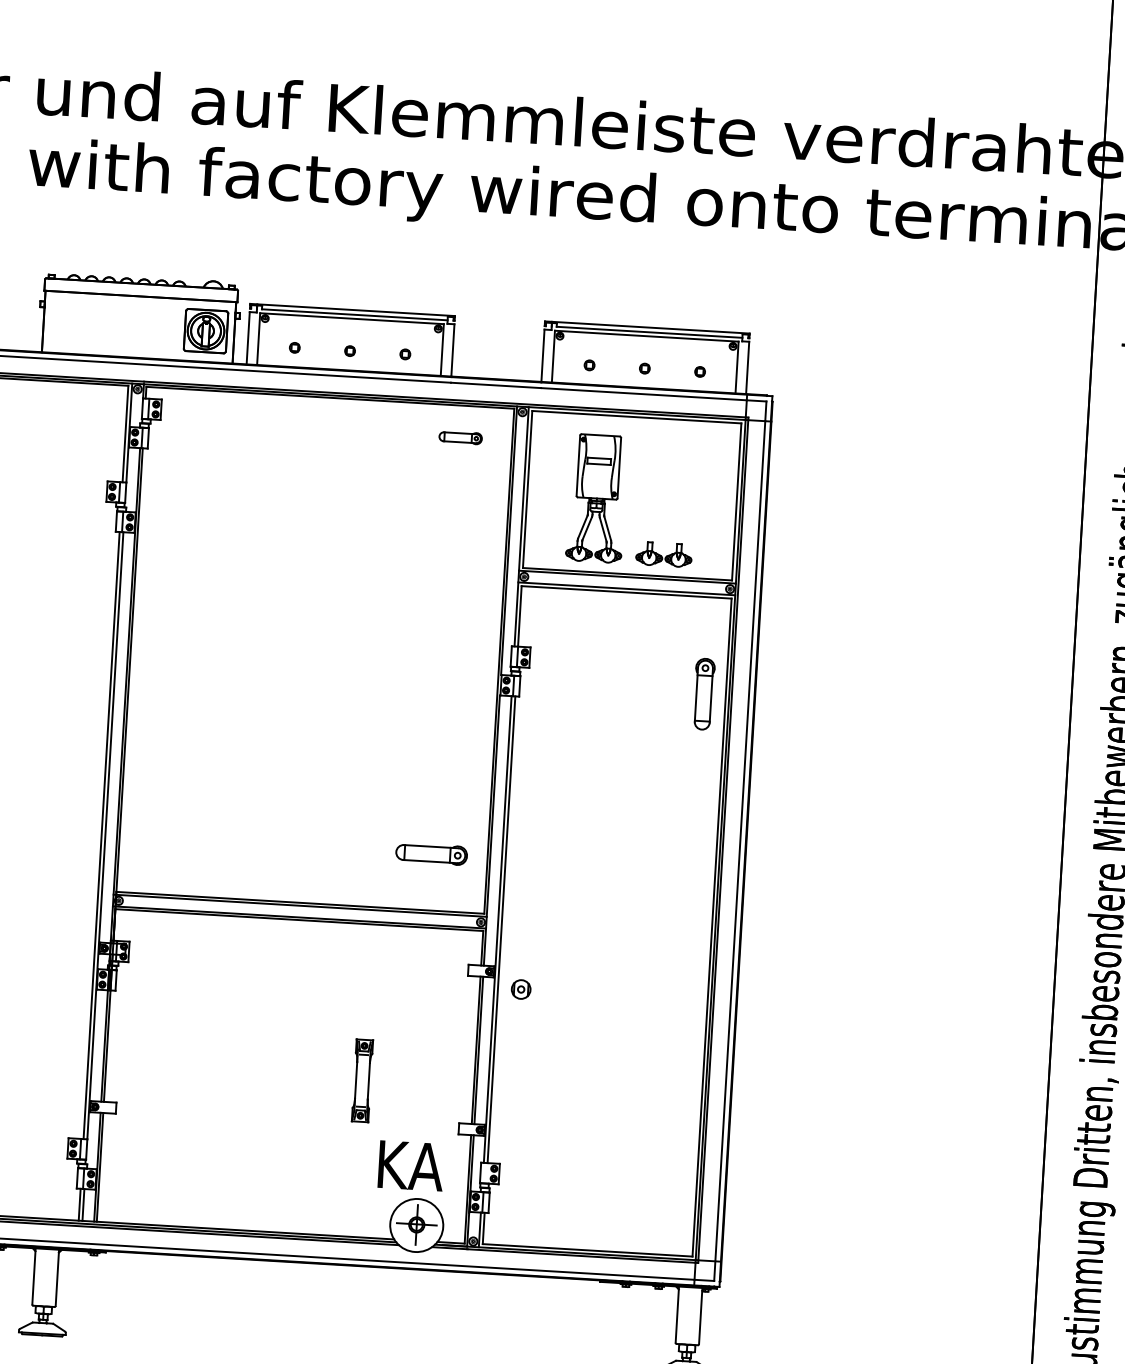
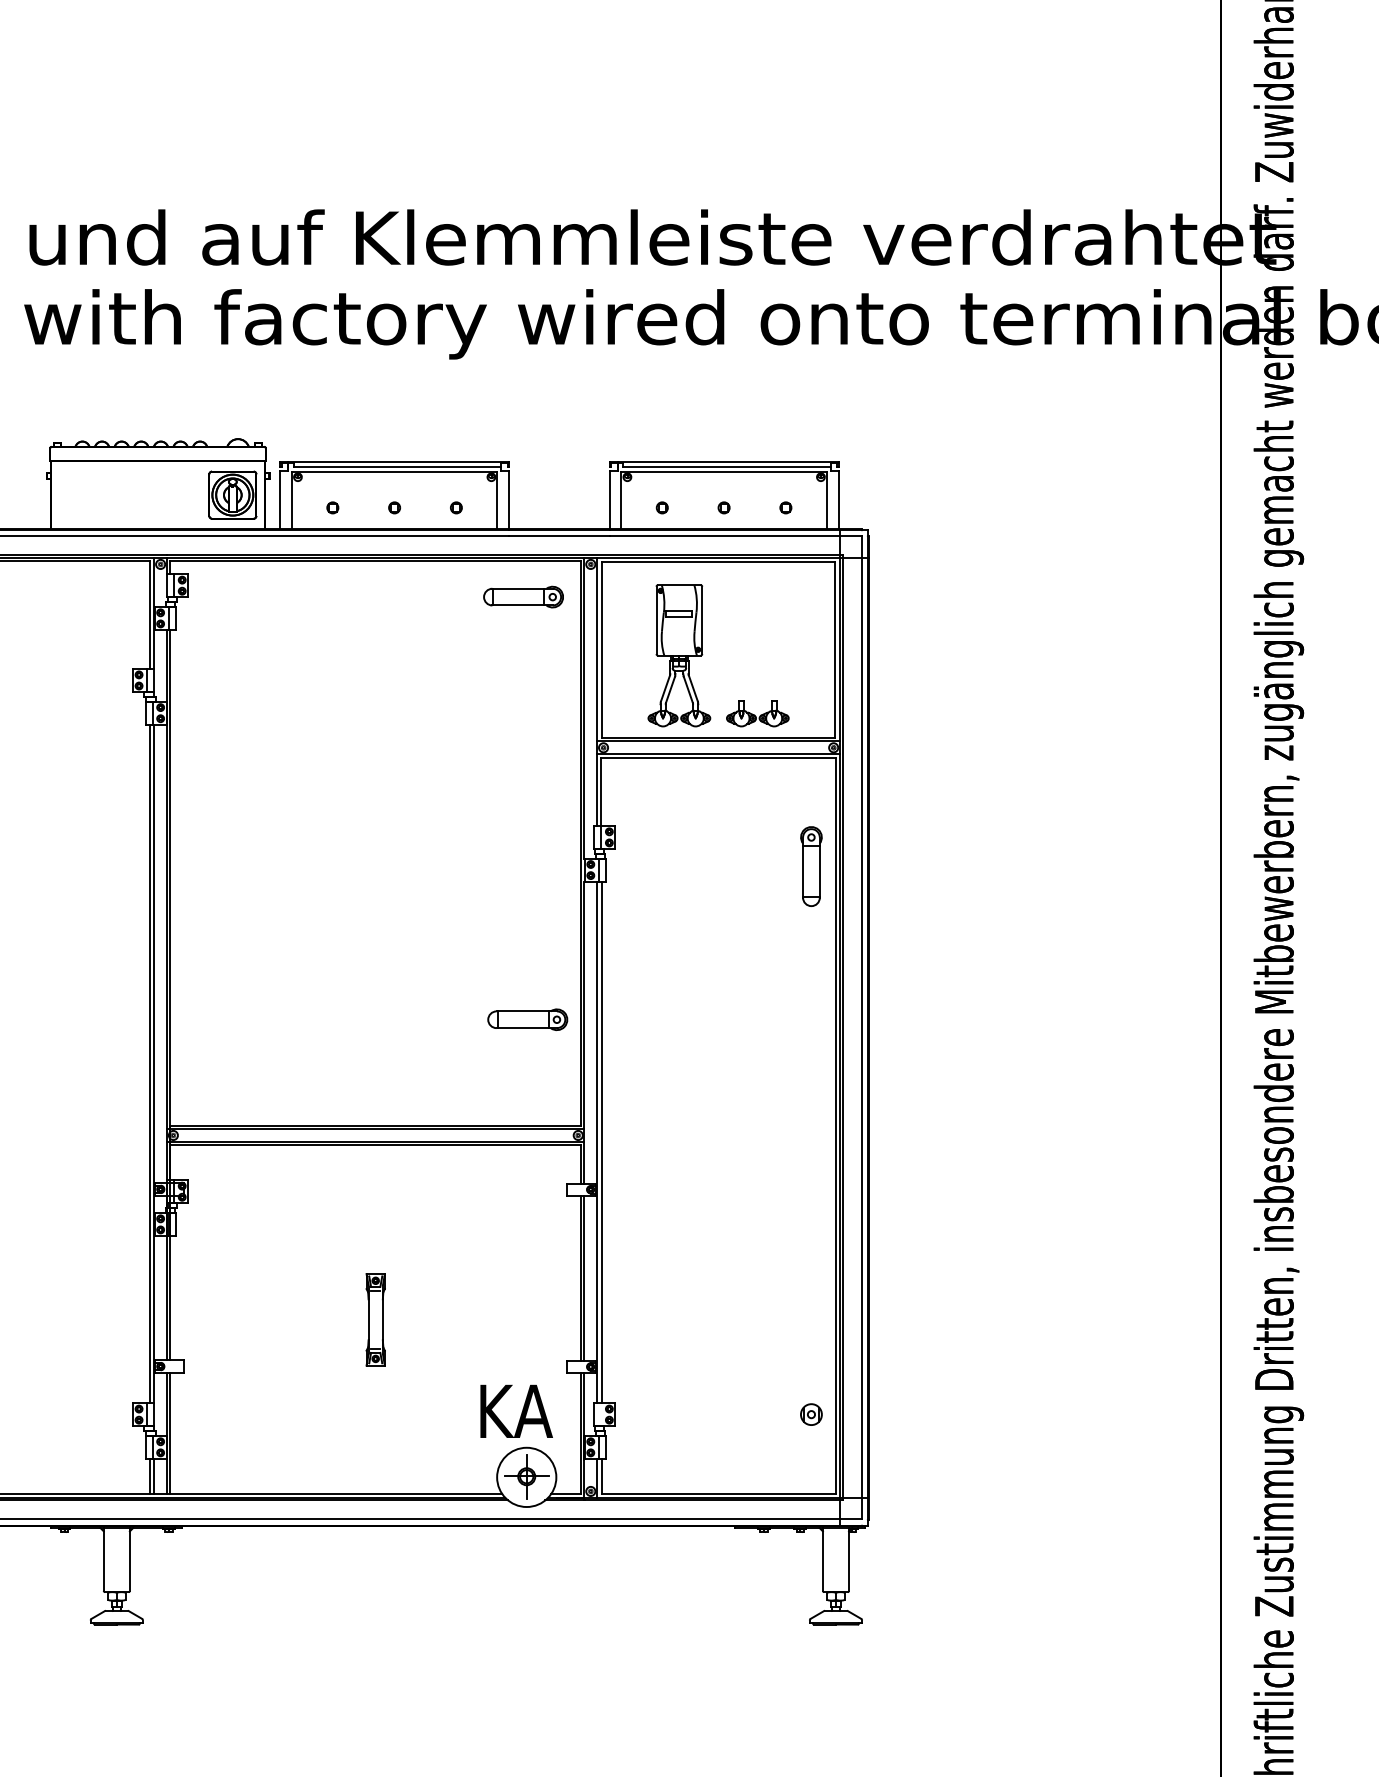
part: (460, 437) -> (523, 596), size x1.67
part: (431, 853) -> (527, 1019), moved
part: (521, 989) -> (811, 1414), moved
part: (362, 1080) -> (375, 1319), moved

